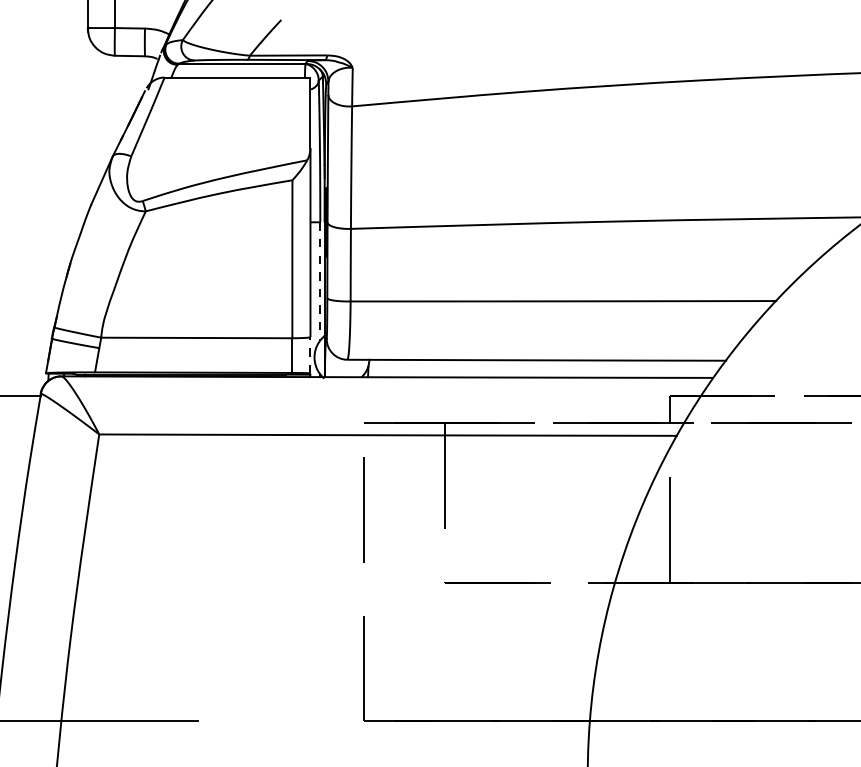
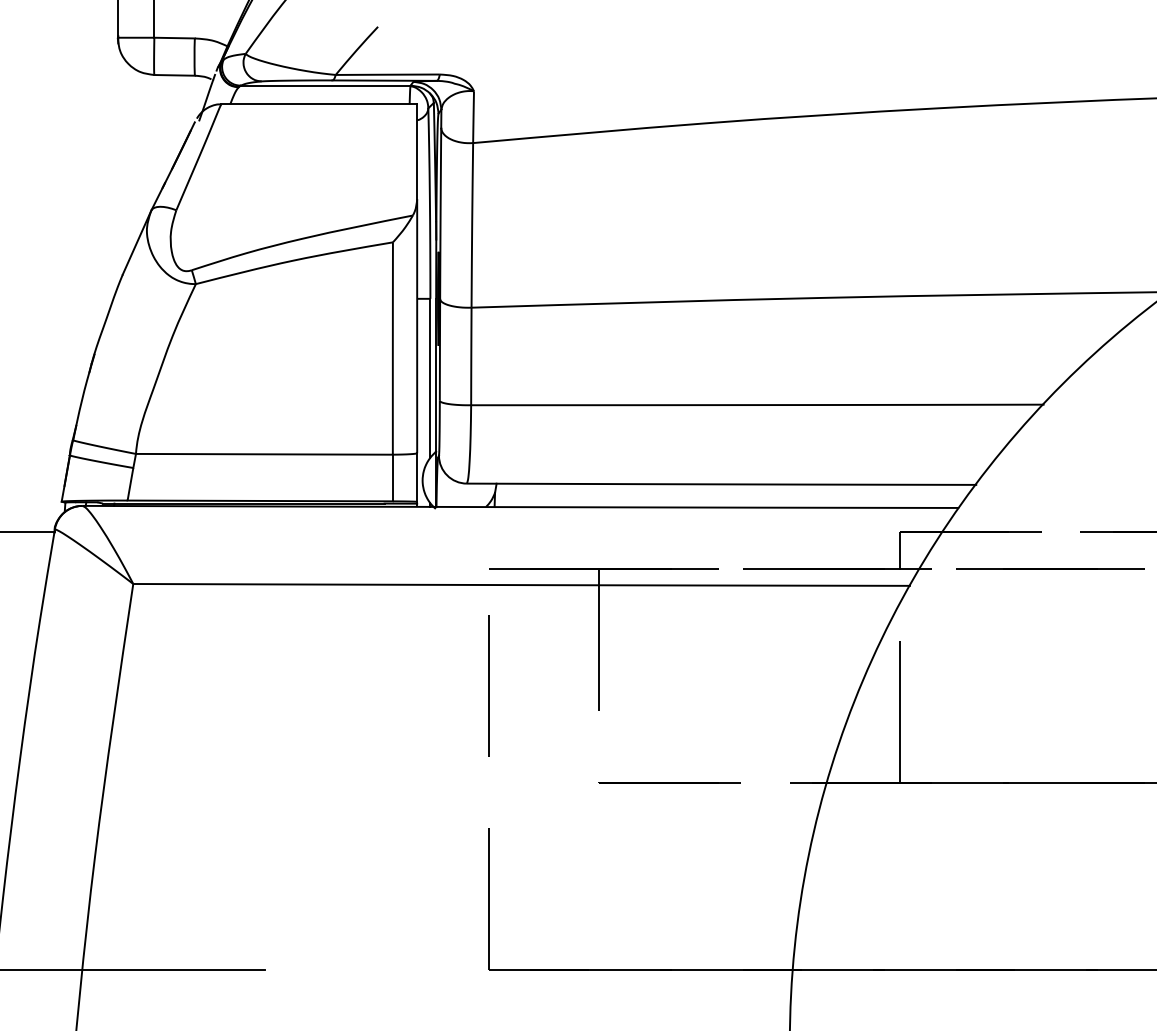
line: (320, 281) -> (430, 378), dashed -> solid
line: (310, 355) -> (417, 477), dashed -> solid

